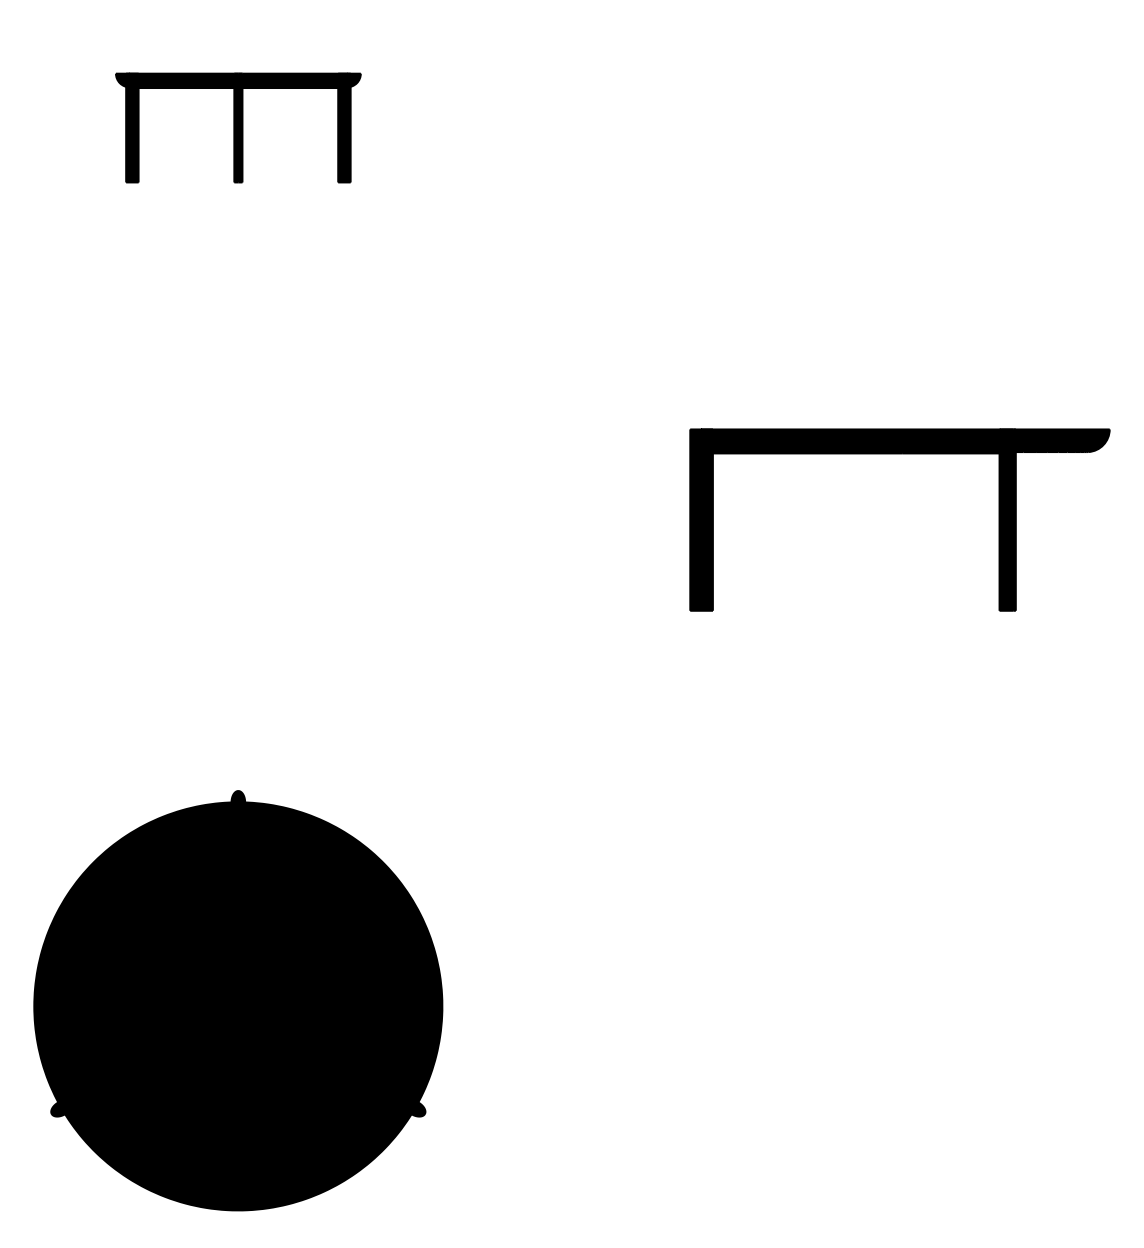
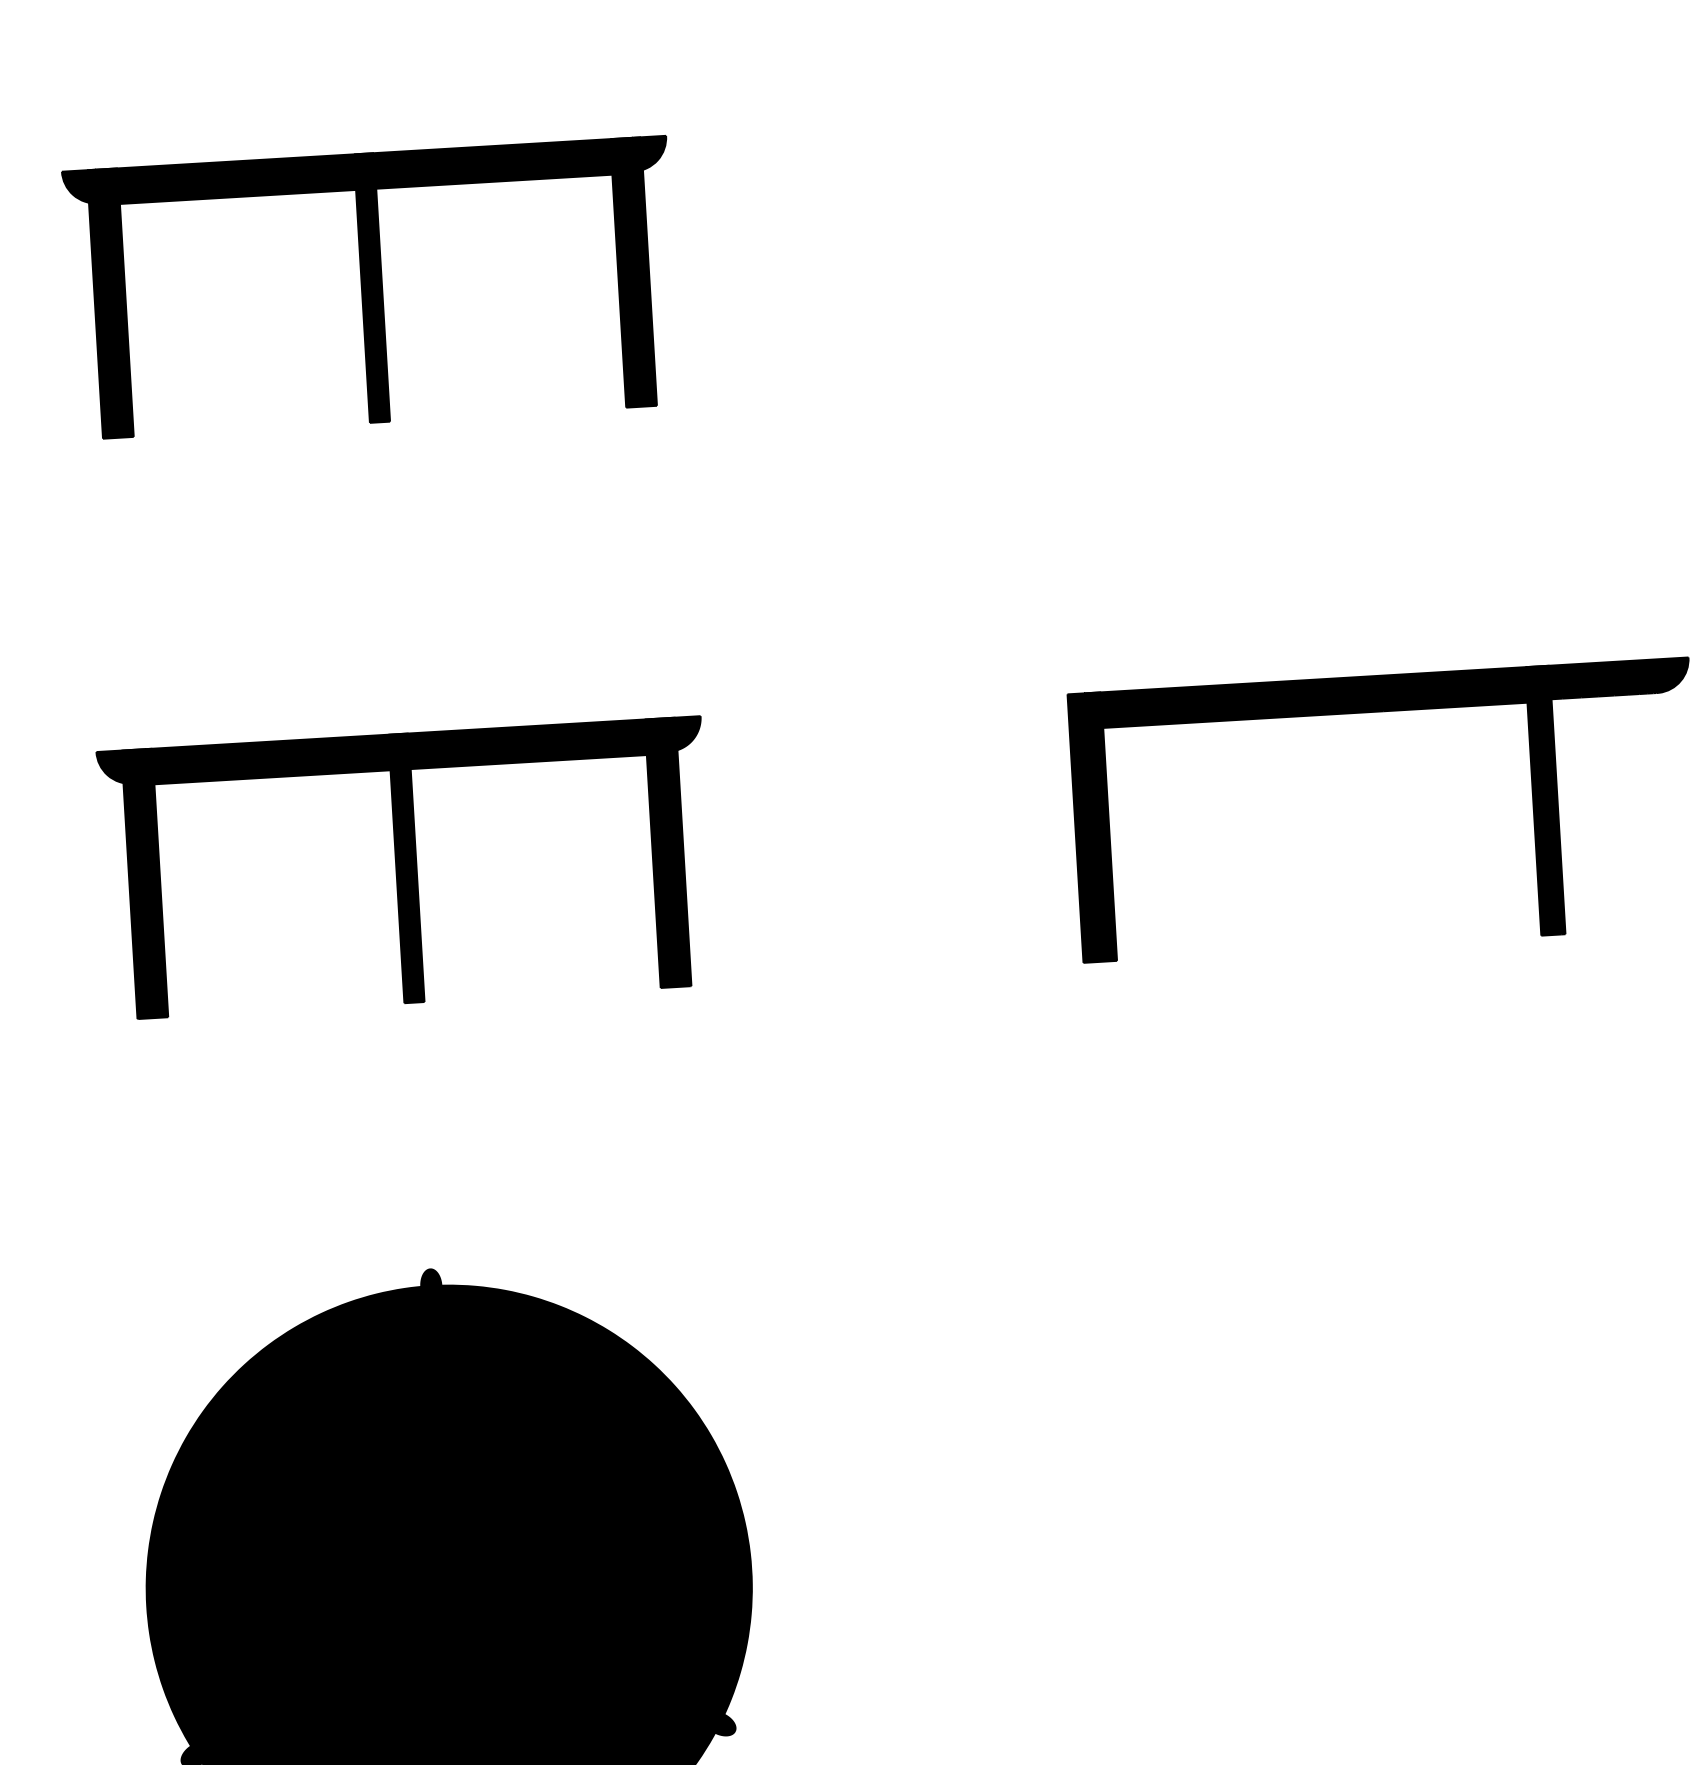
part: (238, 127) -> (372, 287), size x1.67
part: (238, 519) -> (406, 867), added

